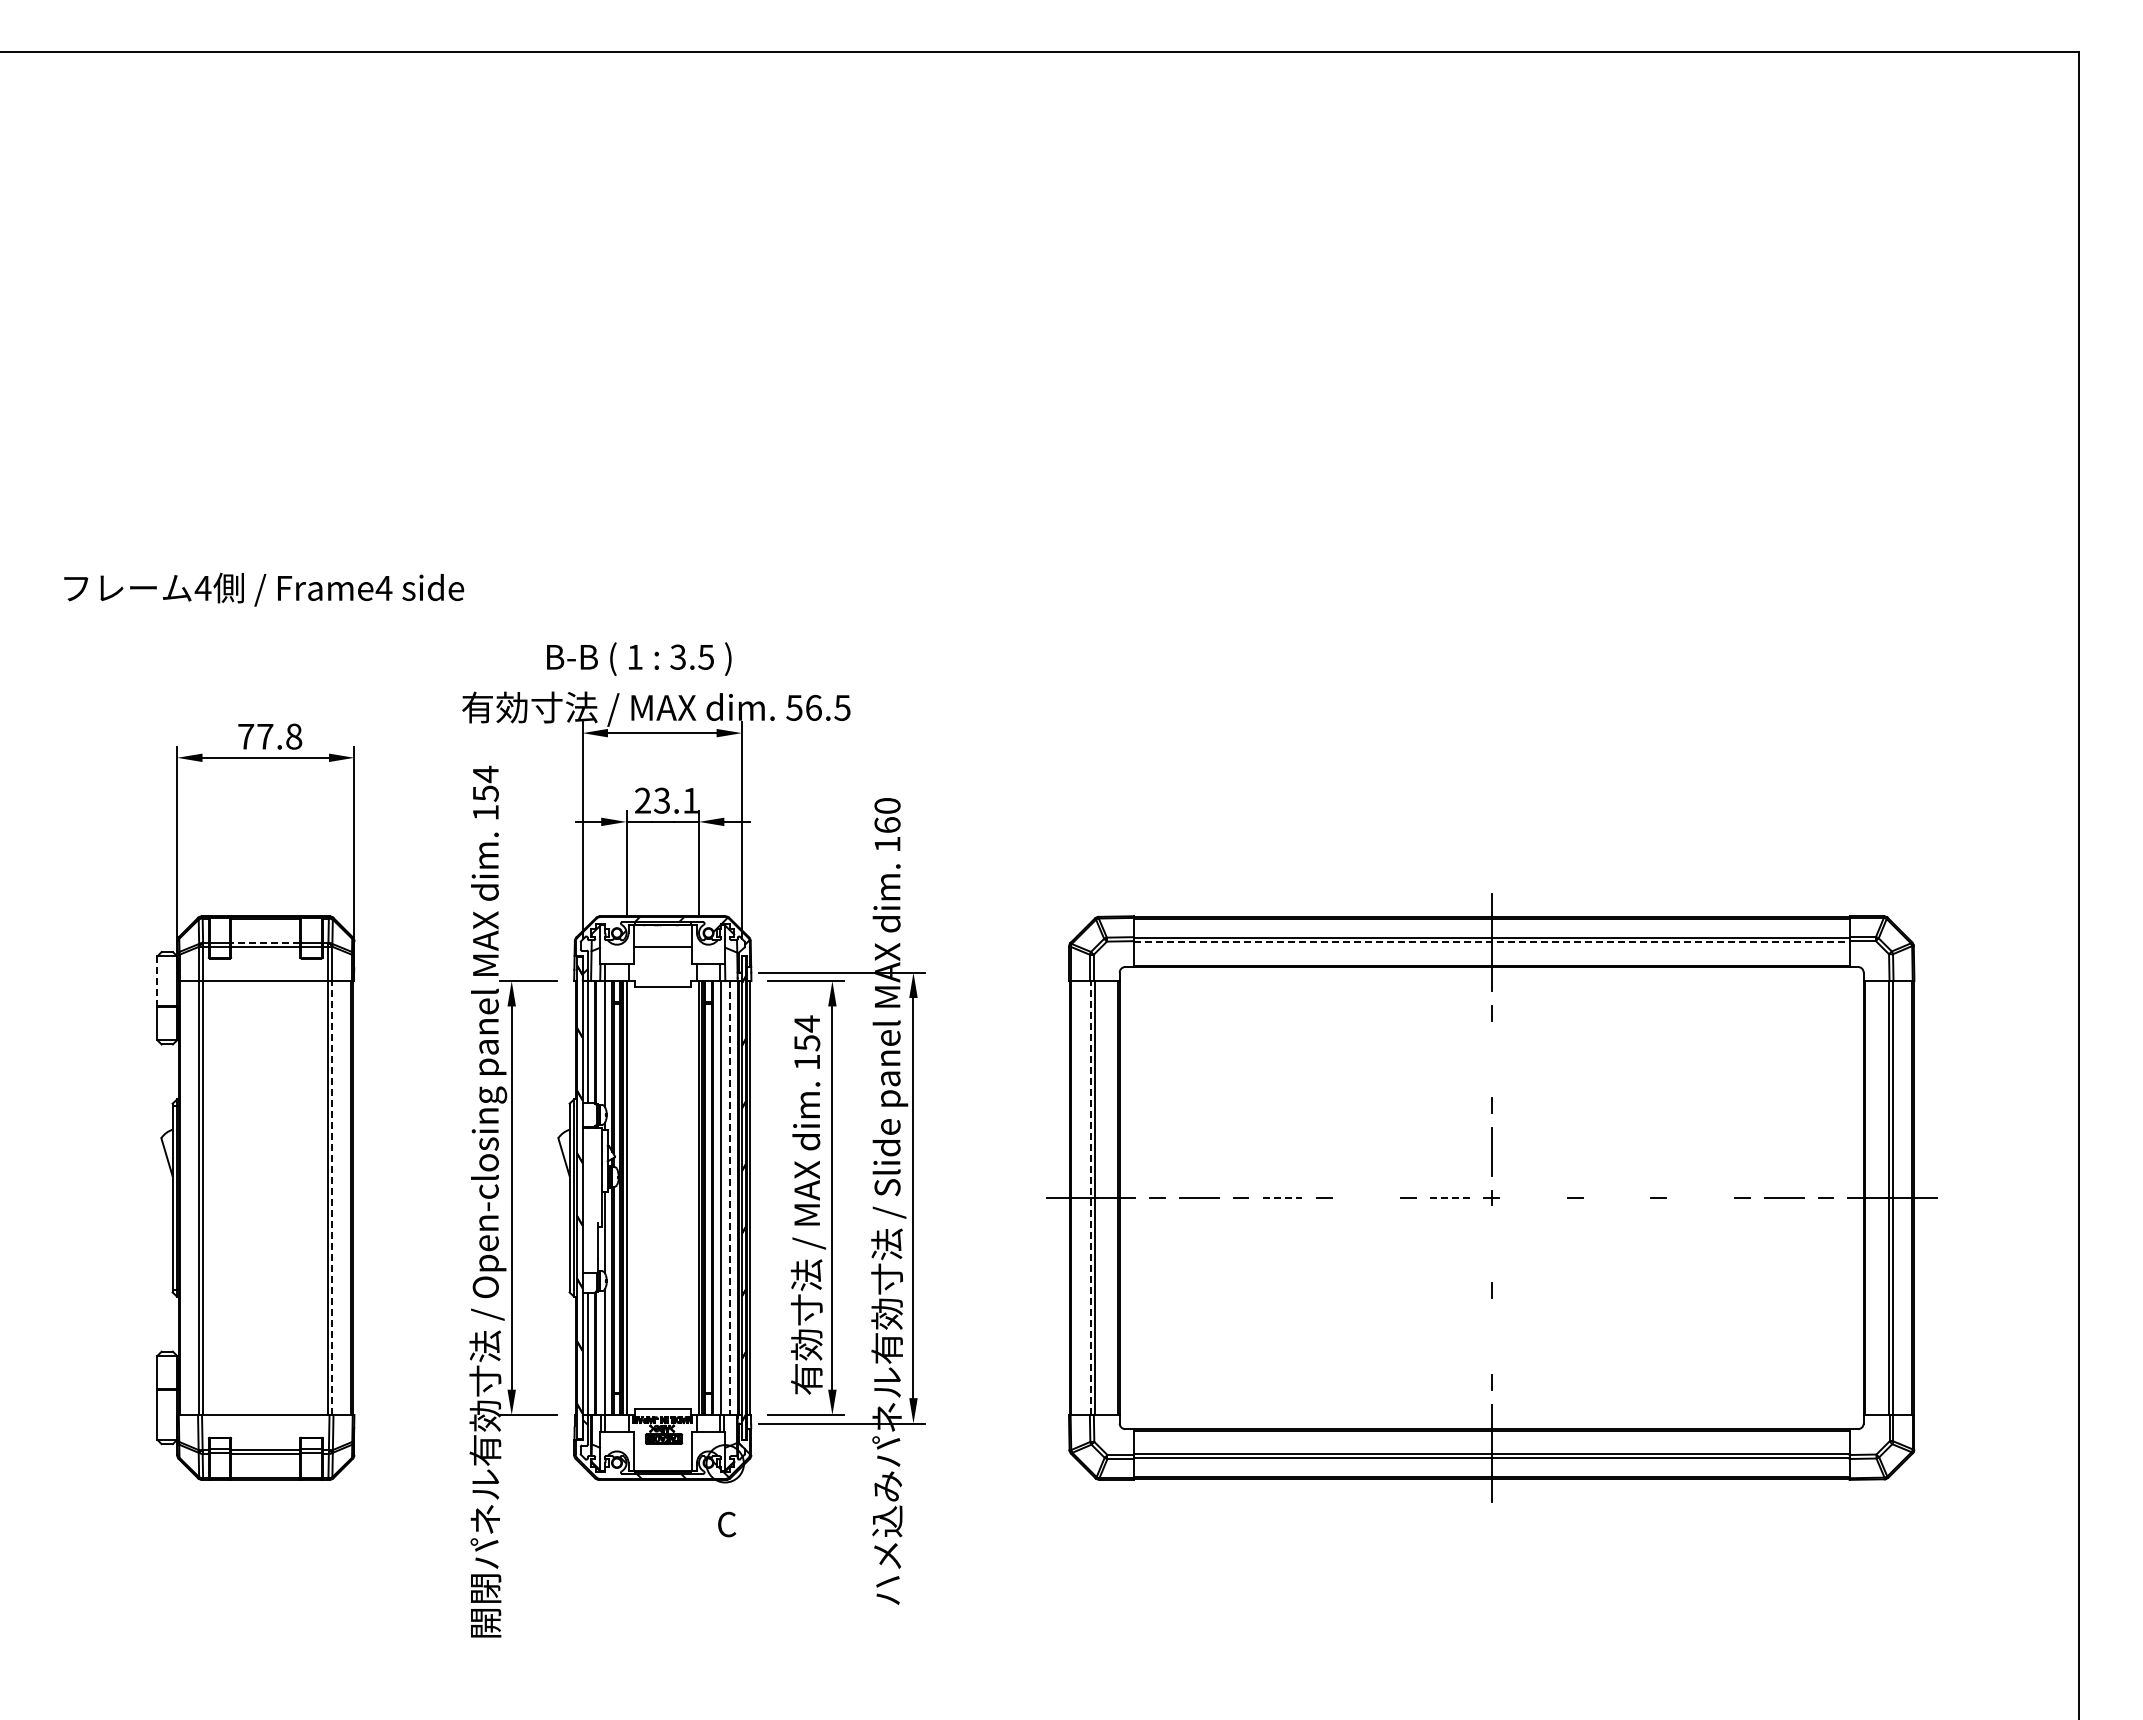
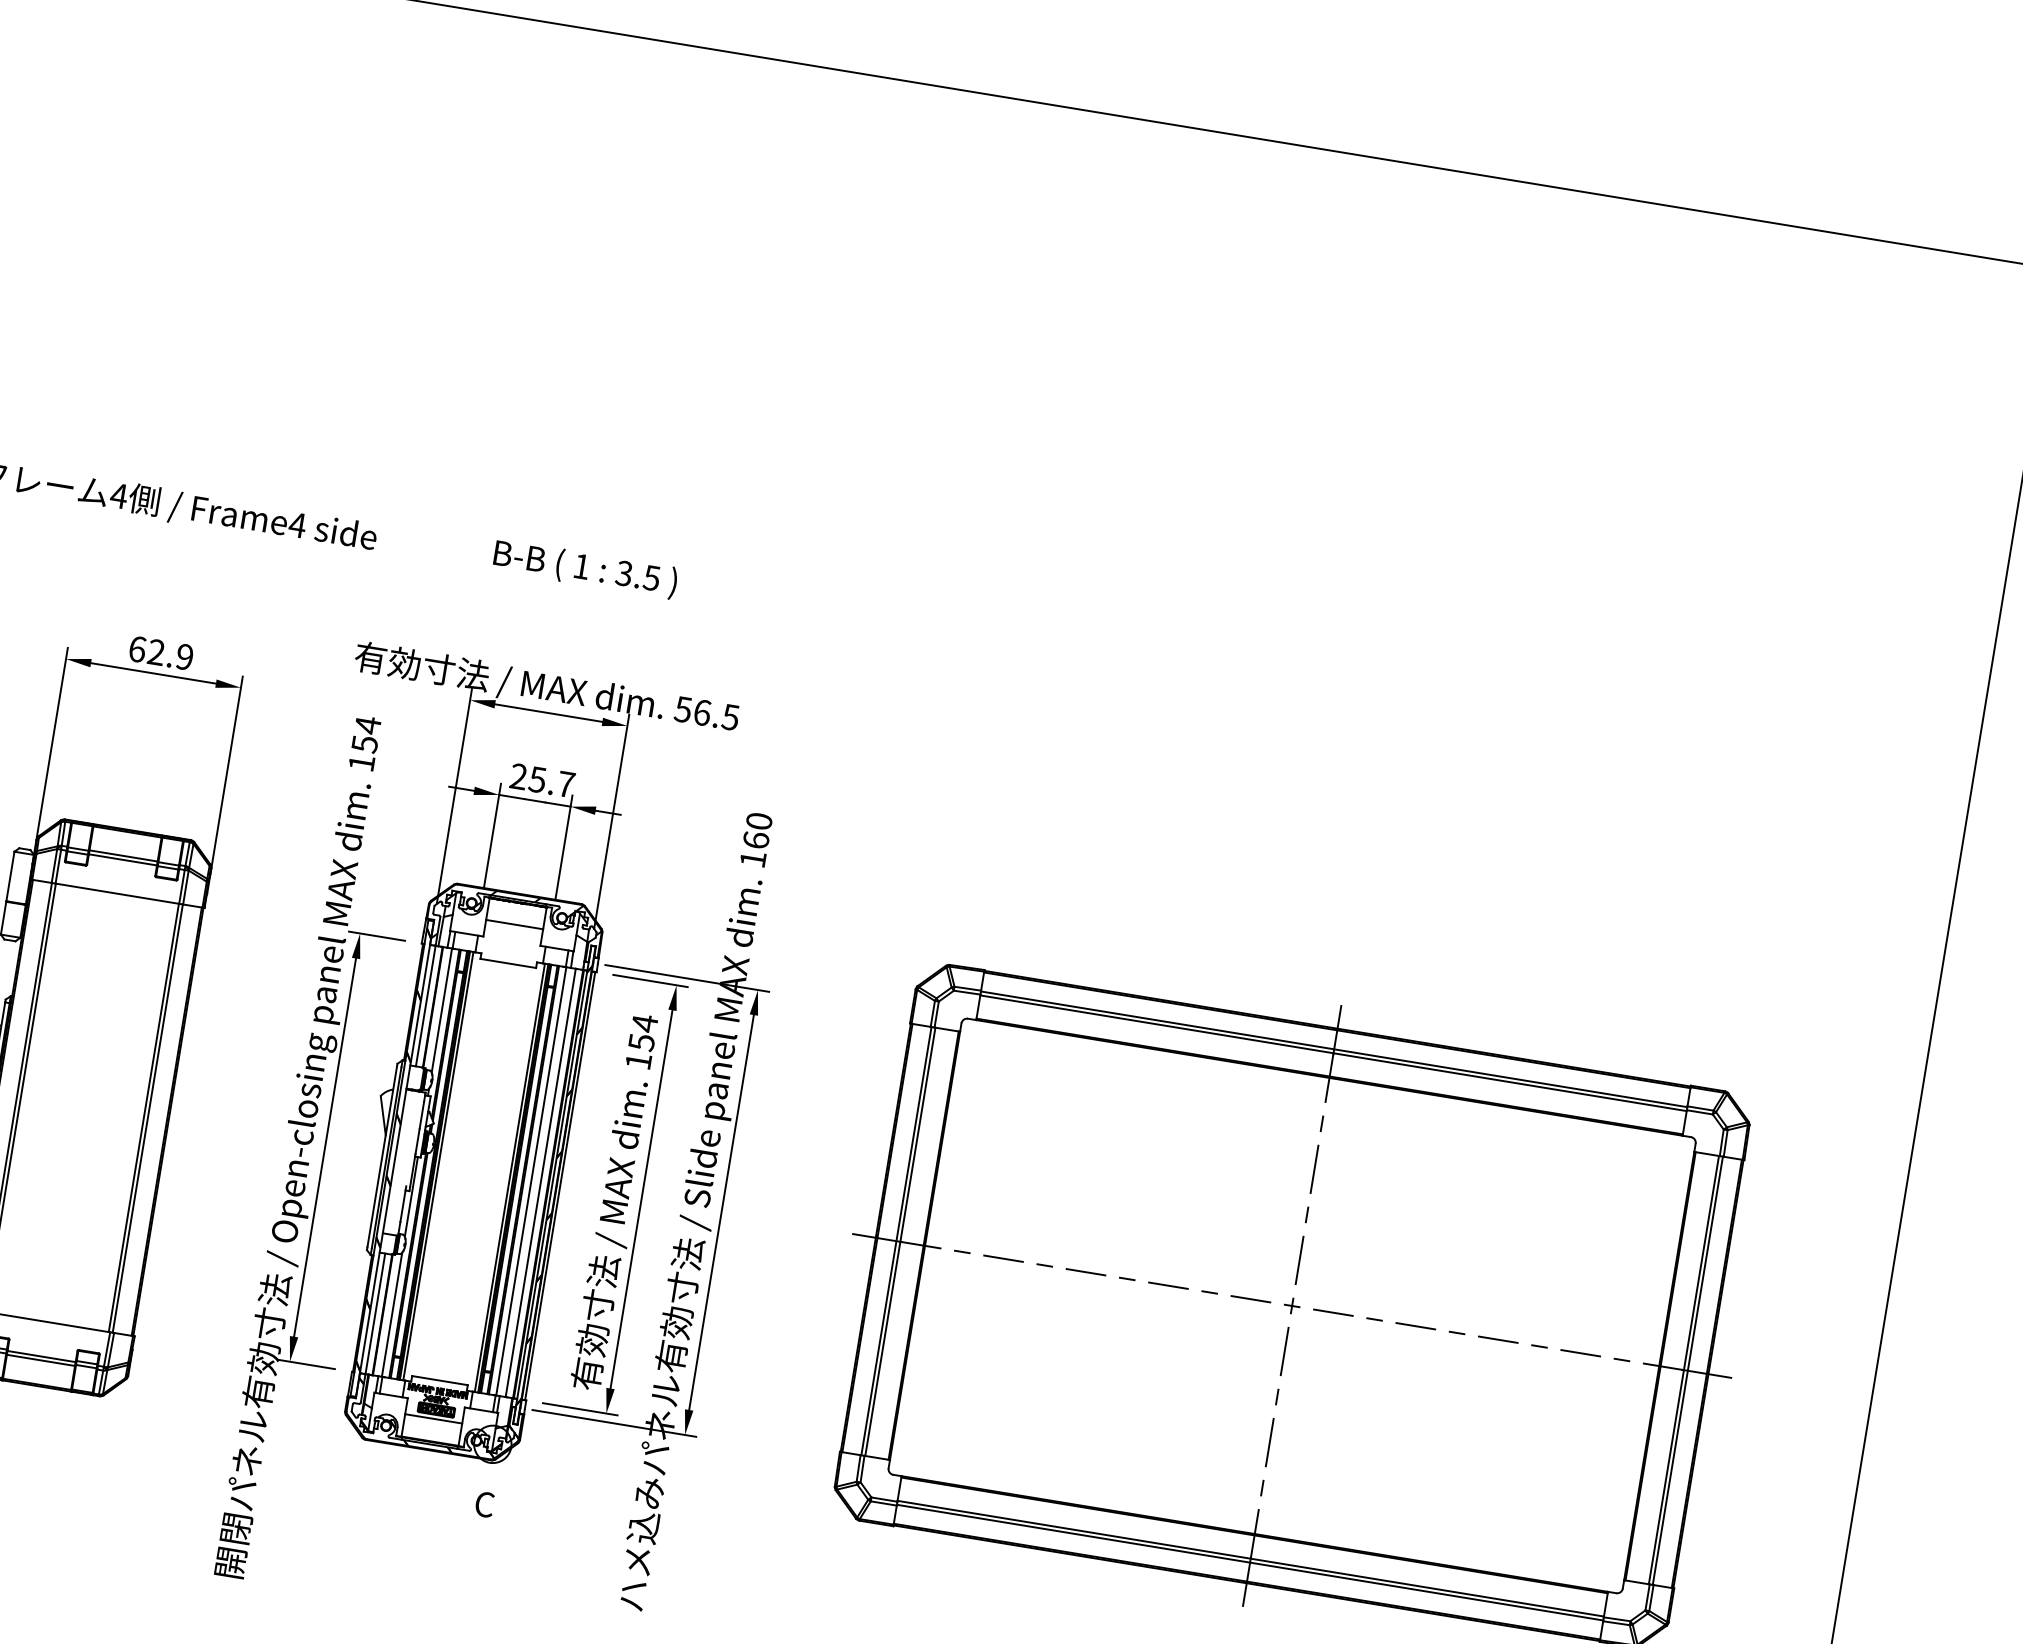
text: (639, 658) -> (585, 568), moved
text: (270, 736) -> (161, 653), 77.8 -> 62.9
text: (676, 800) -> (551, 781), 23.1 -> 25.7
line: (265, 942) -> (123, 855), dashed -> solid
line: (1491, 942) -> (1333, 1053), dashed -> solid
line: (157, 981) -> (10, 876), dashed -> solid
line: (1491, 1059) -> (1314, 1169), added
line: (1700, 1197) -> (1498, 1339), added
line: (332, 1198) -> (148, 1119), dashed -> solid
line: (730, 1198) -> (540, 1183), dashed -> solid
line: (1090, 1198) -> (896, 1241), dashed -> solid
line: (1282, 1198) -> (1085, 1272), dashed -> solid
line: (1365, 1198) -> (1167, 1285), added
line: (1449, 1198) -> (1250, 1299), dashed -> solid
line: (1533, 1198) -> (1333, 1313), added
line: (1616, 1198) -> (1415, 1326), added
line: (1491, 1244) -> (1284, 1351), added
line: (1491, 1336) -> (1269, 1442), added
line: (662, 1448) -> (433, 1419), added
hatch: (666, 1449) -> (437, 1420), added

